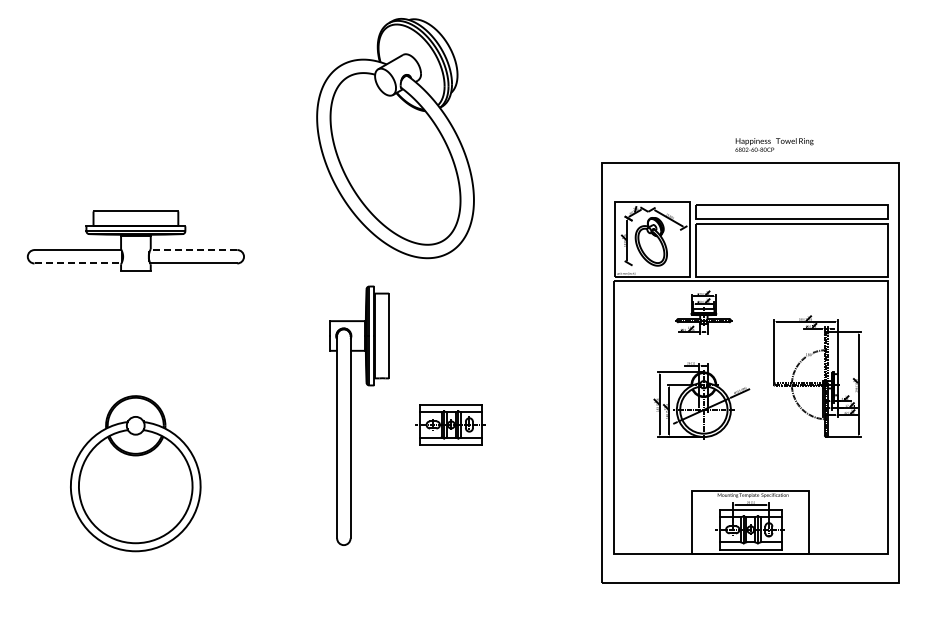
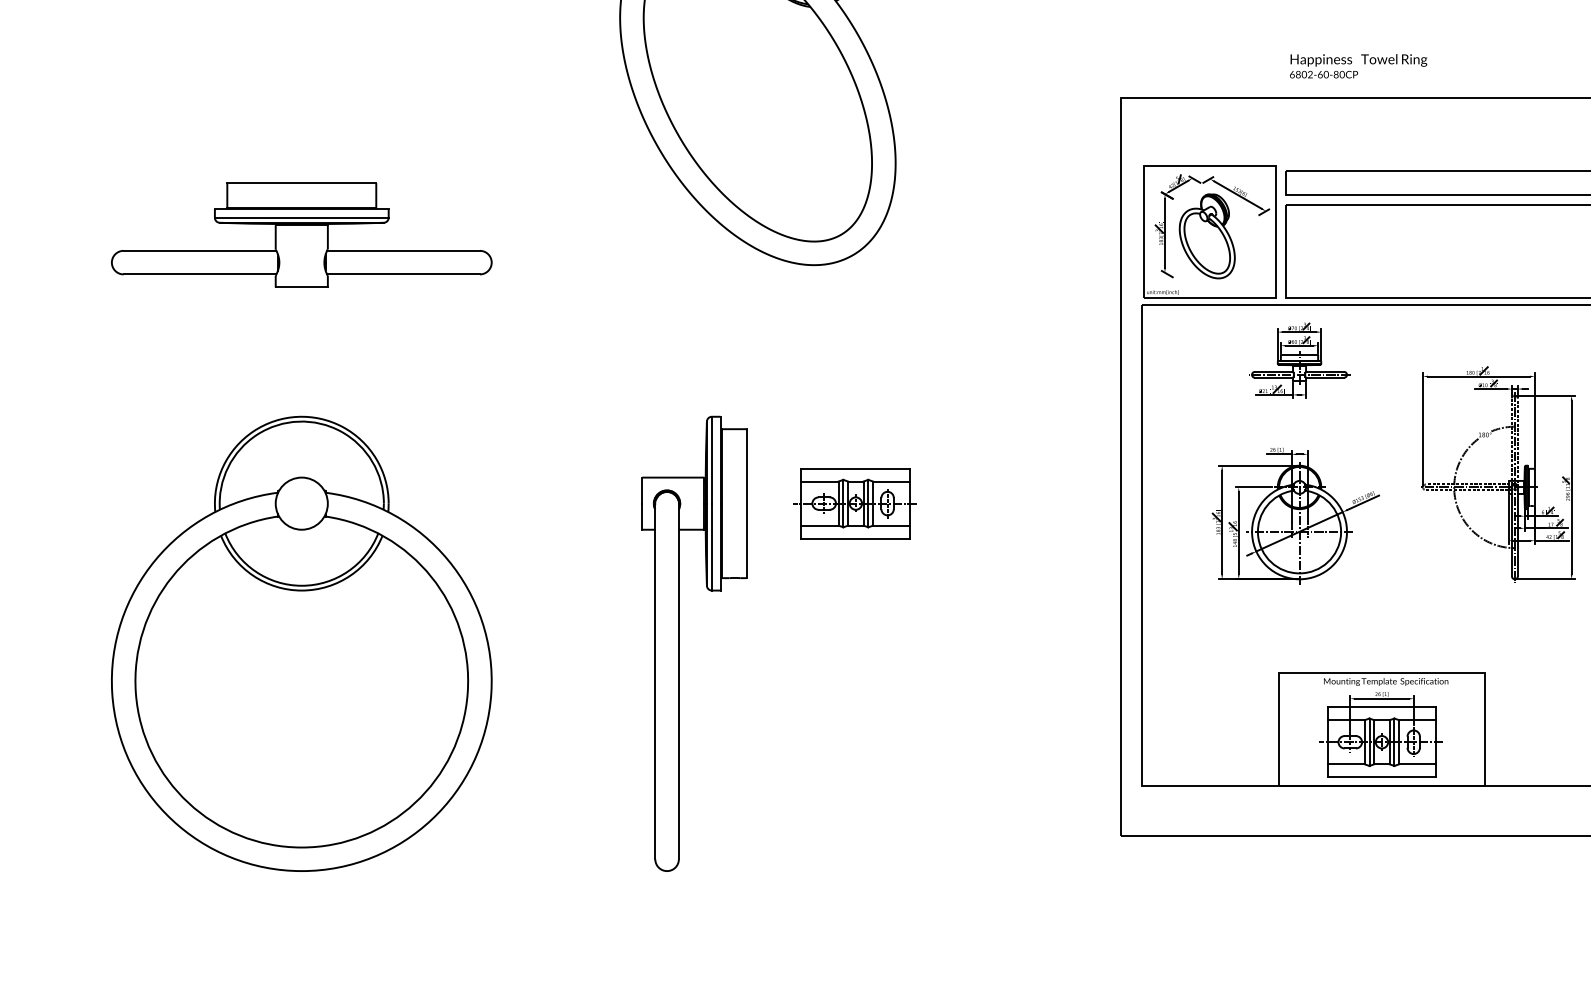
text: (774, 144) -> (1358, 65), moved
line: (193, 250) -> (402, 251), dashed -> solid
line: (78, 263) -> (200, 274), dashed -> solid
part: (351, 415) -> (680, 643), moved
part: (450, 424) -> (854, 502), moved
part: (135, 473) -> (301, 643), size x1.67

